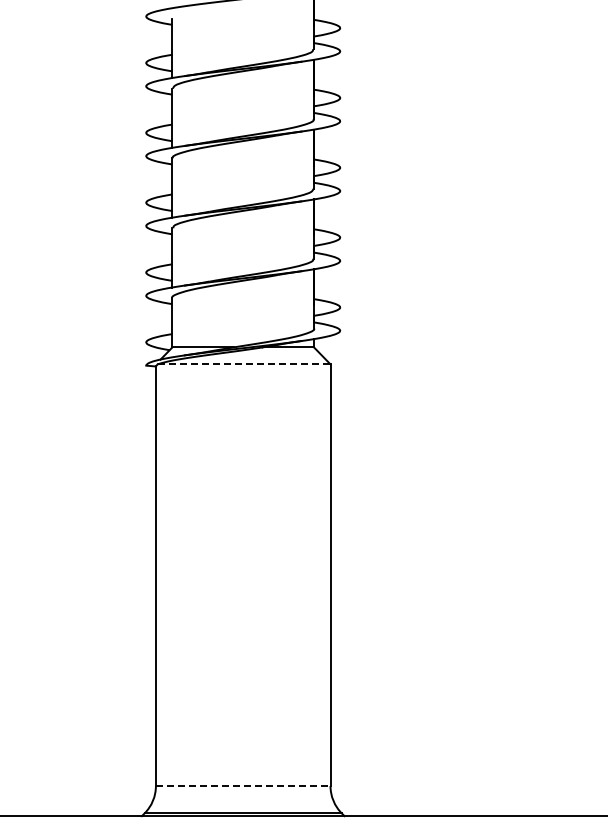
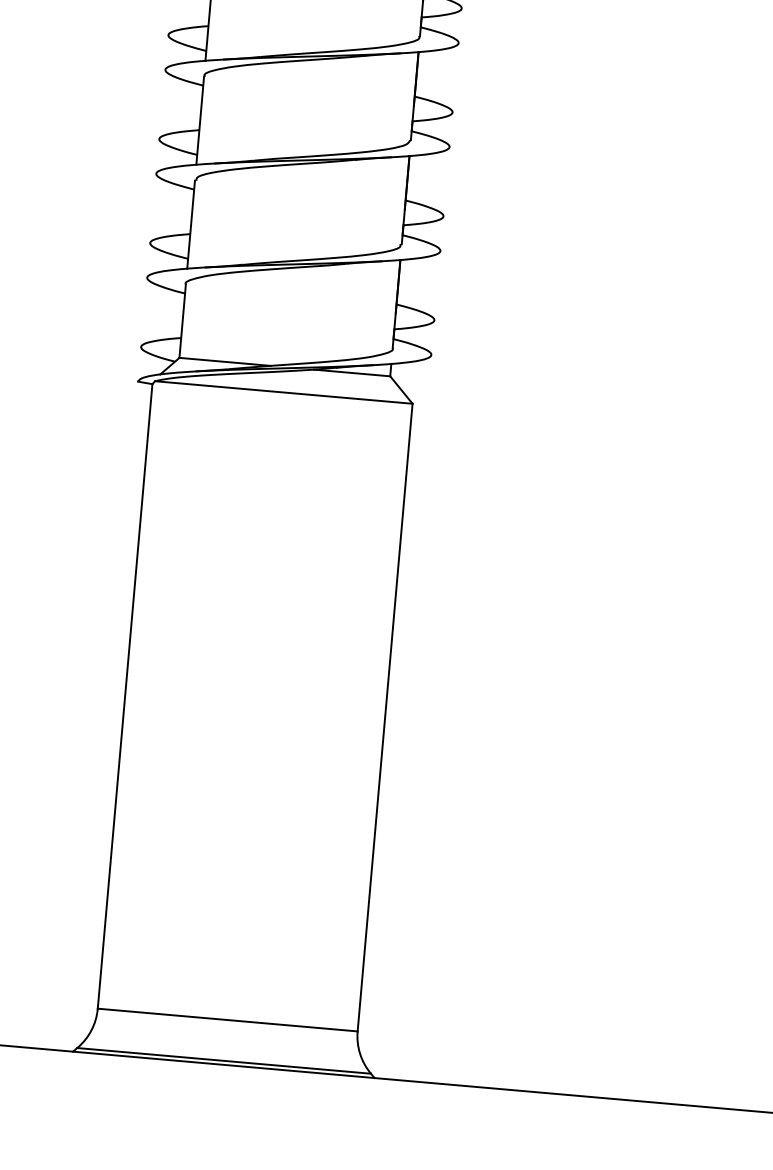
line: (244, 364) -> (284, 392), dashed -> solid
line: (243, 786) -> (228, 1020), dashed -> solid

